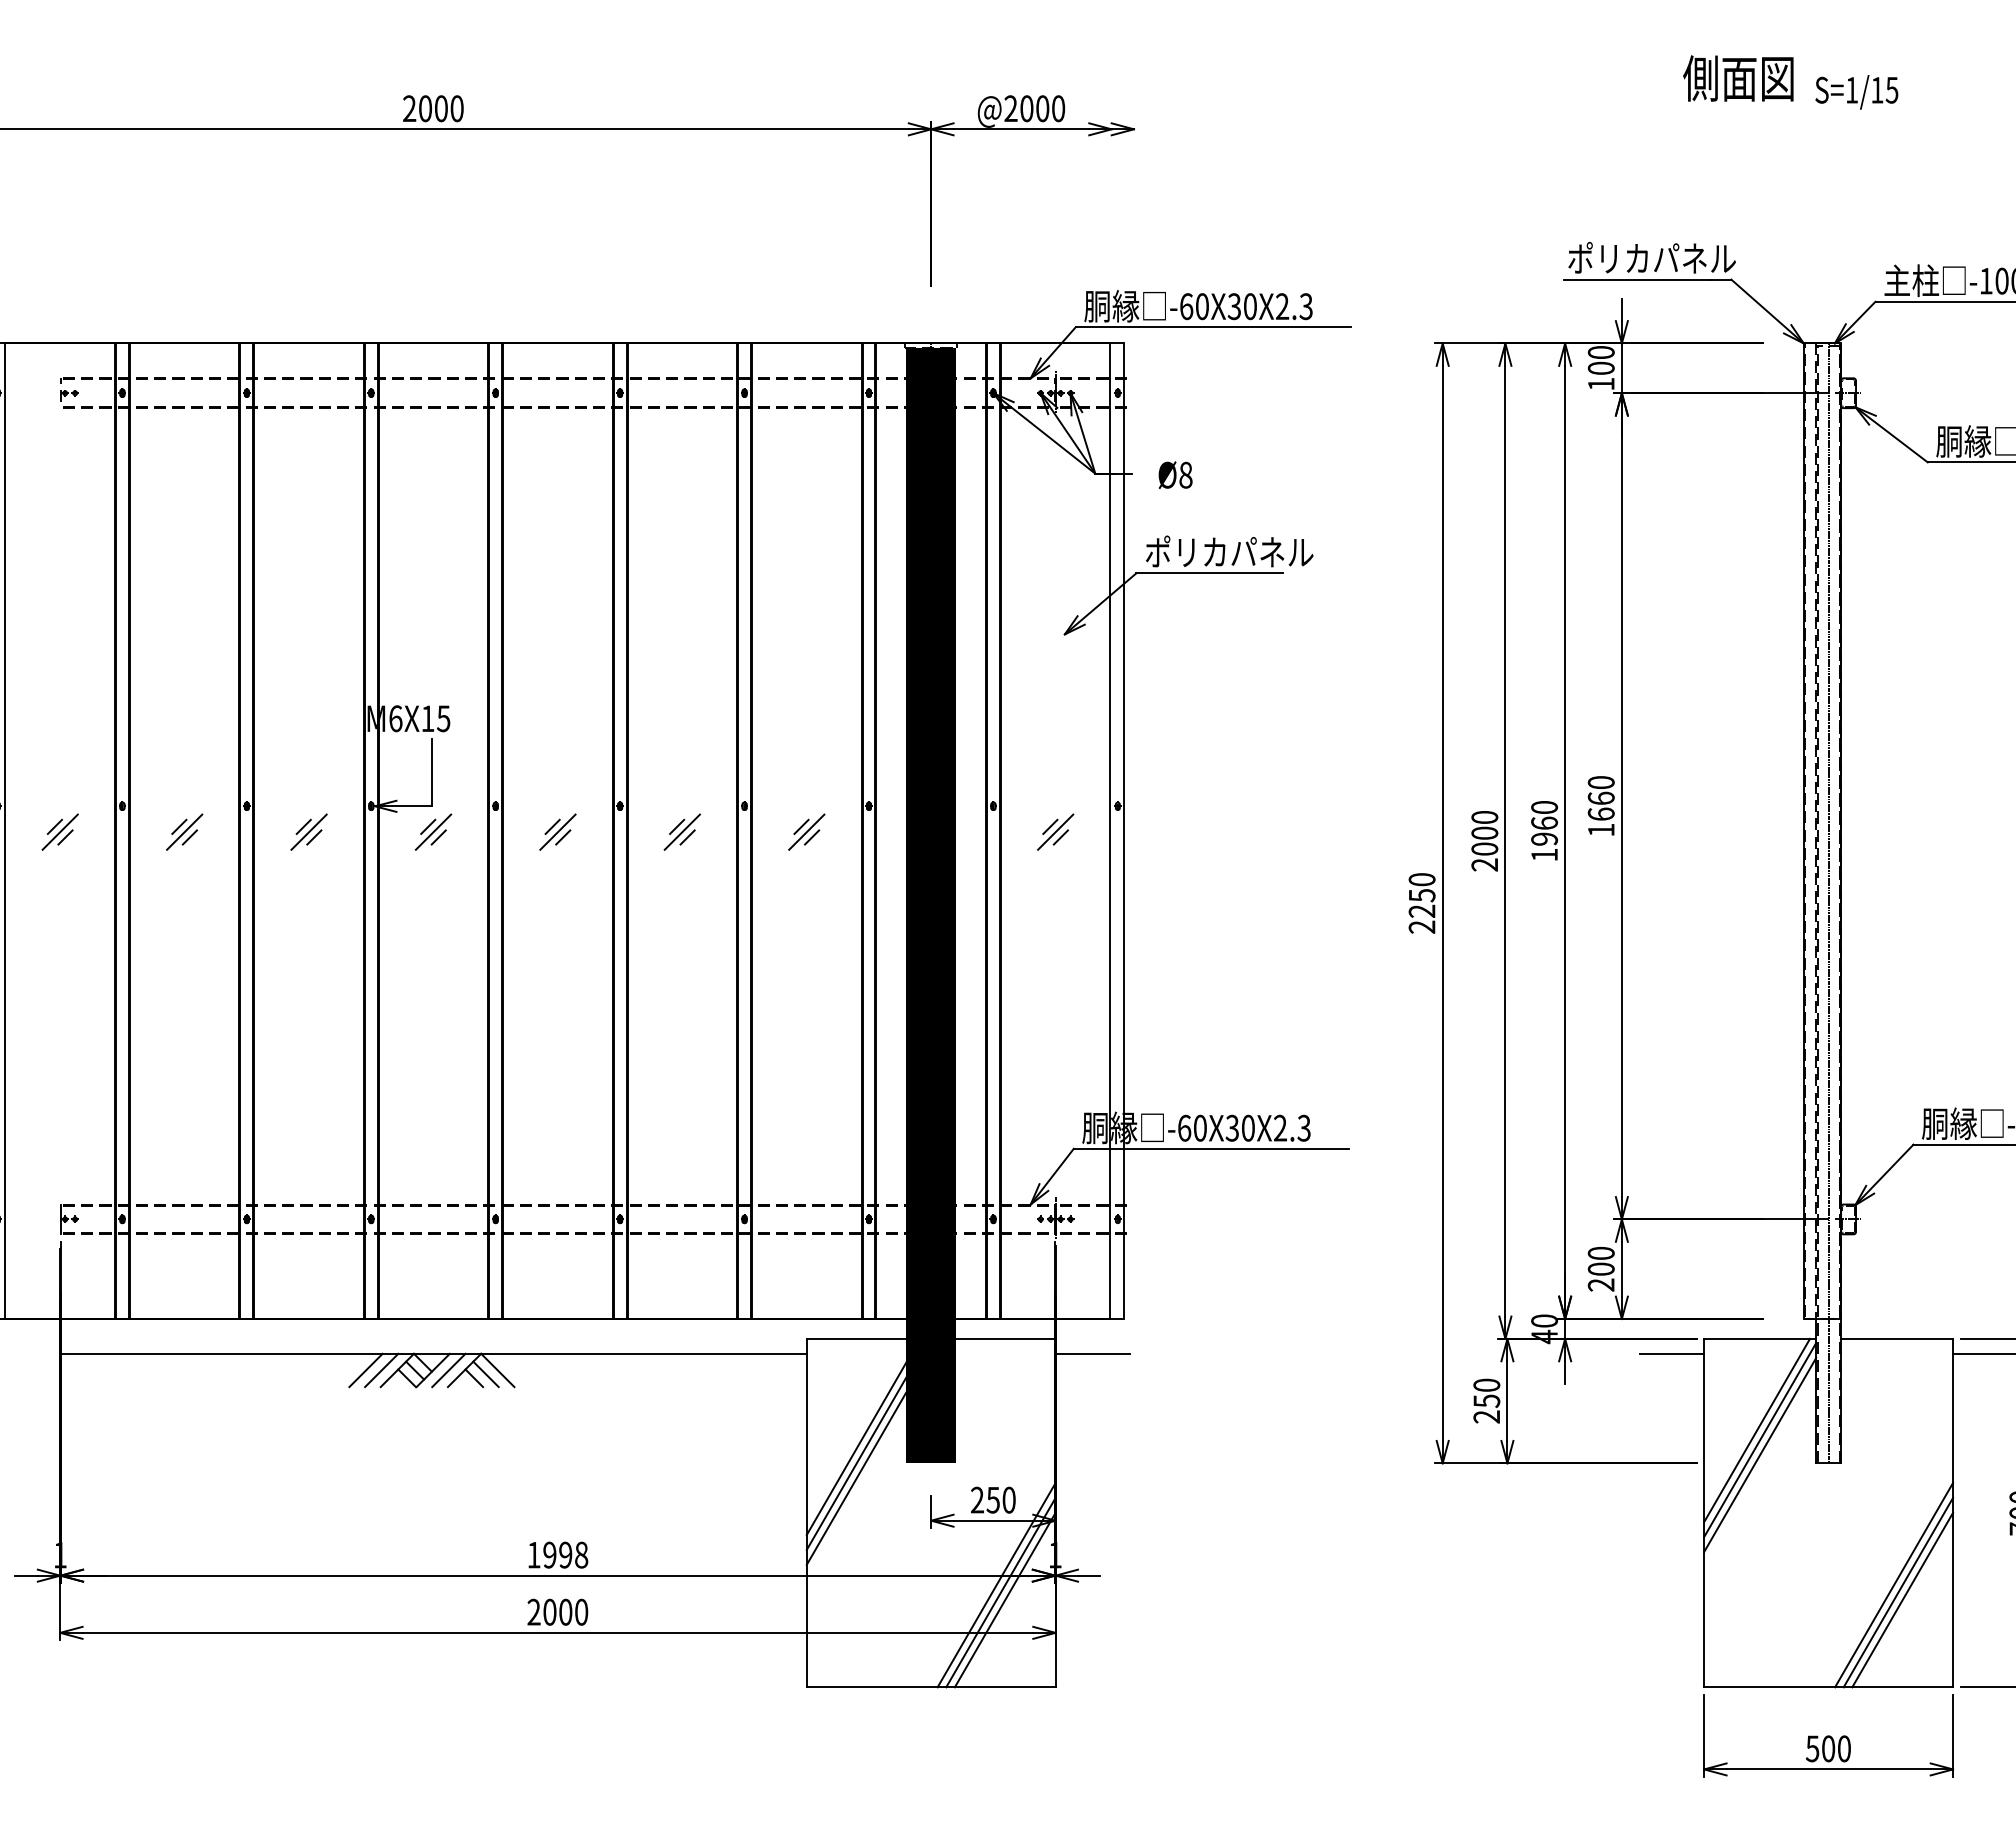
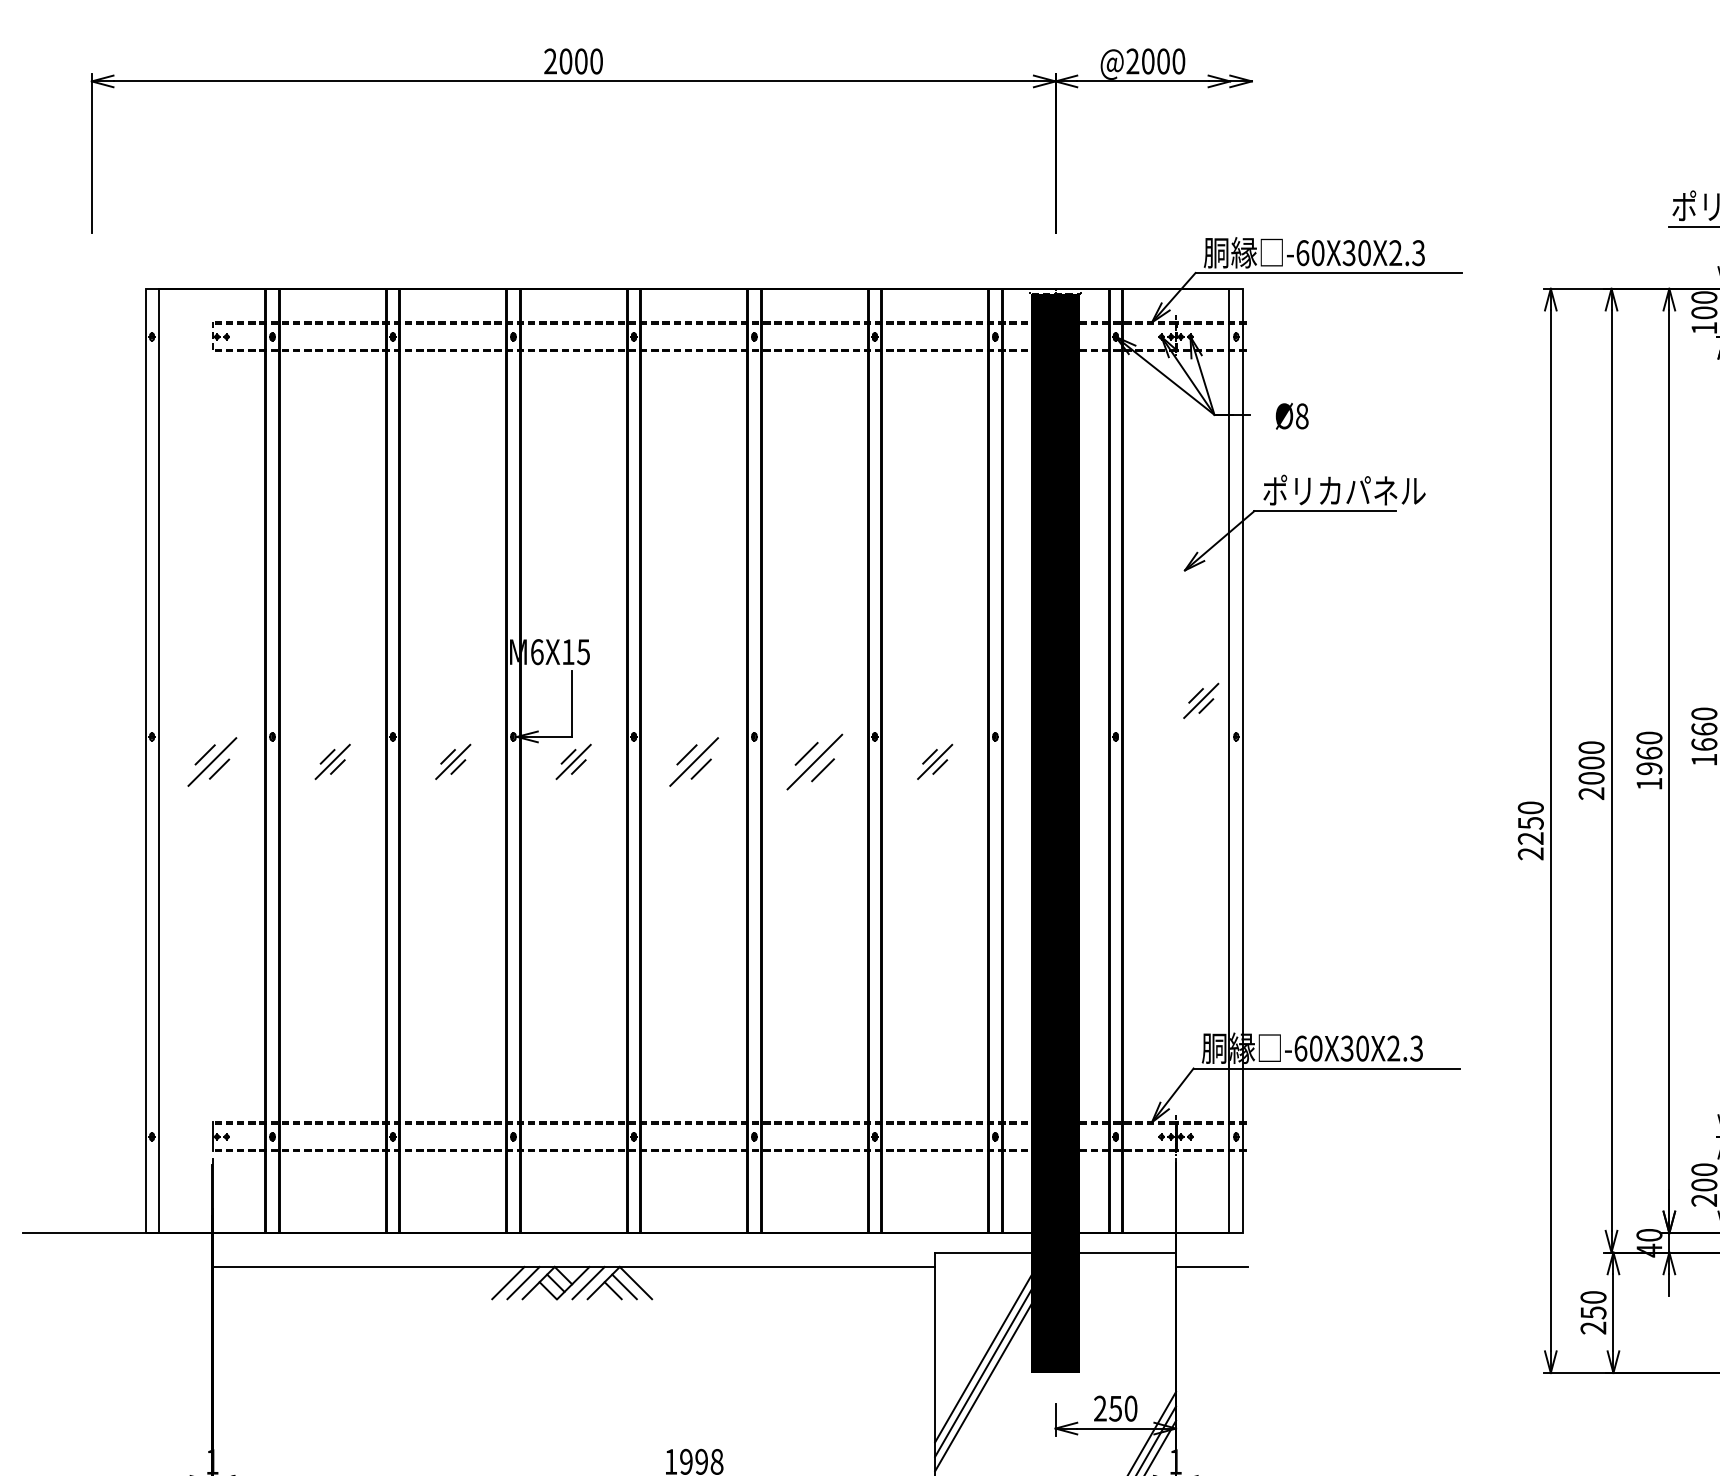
part: (59, 831) -> (211, 761), size x1.4
part: (557, 831) -> (693, 761), size x1.4
part: (681, 831) -> (813, 761), size x1.6
part: (1055, 831) -> (1201, 700), moved

